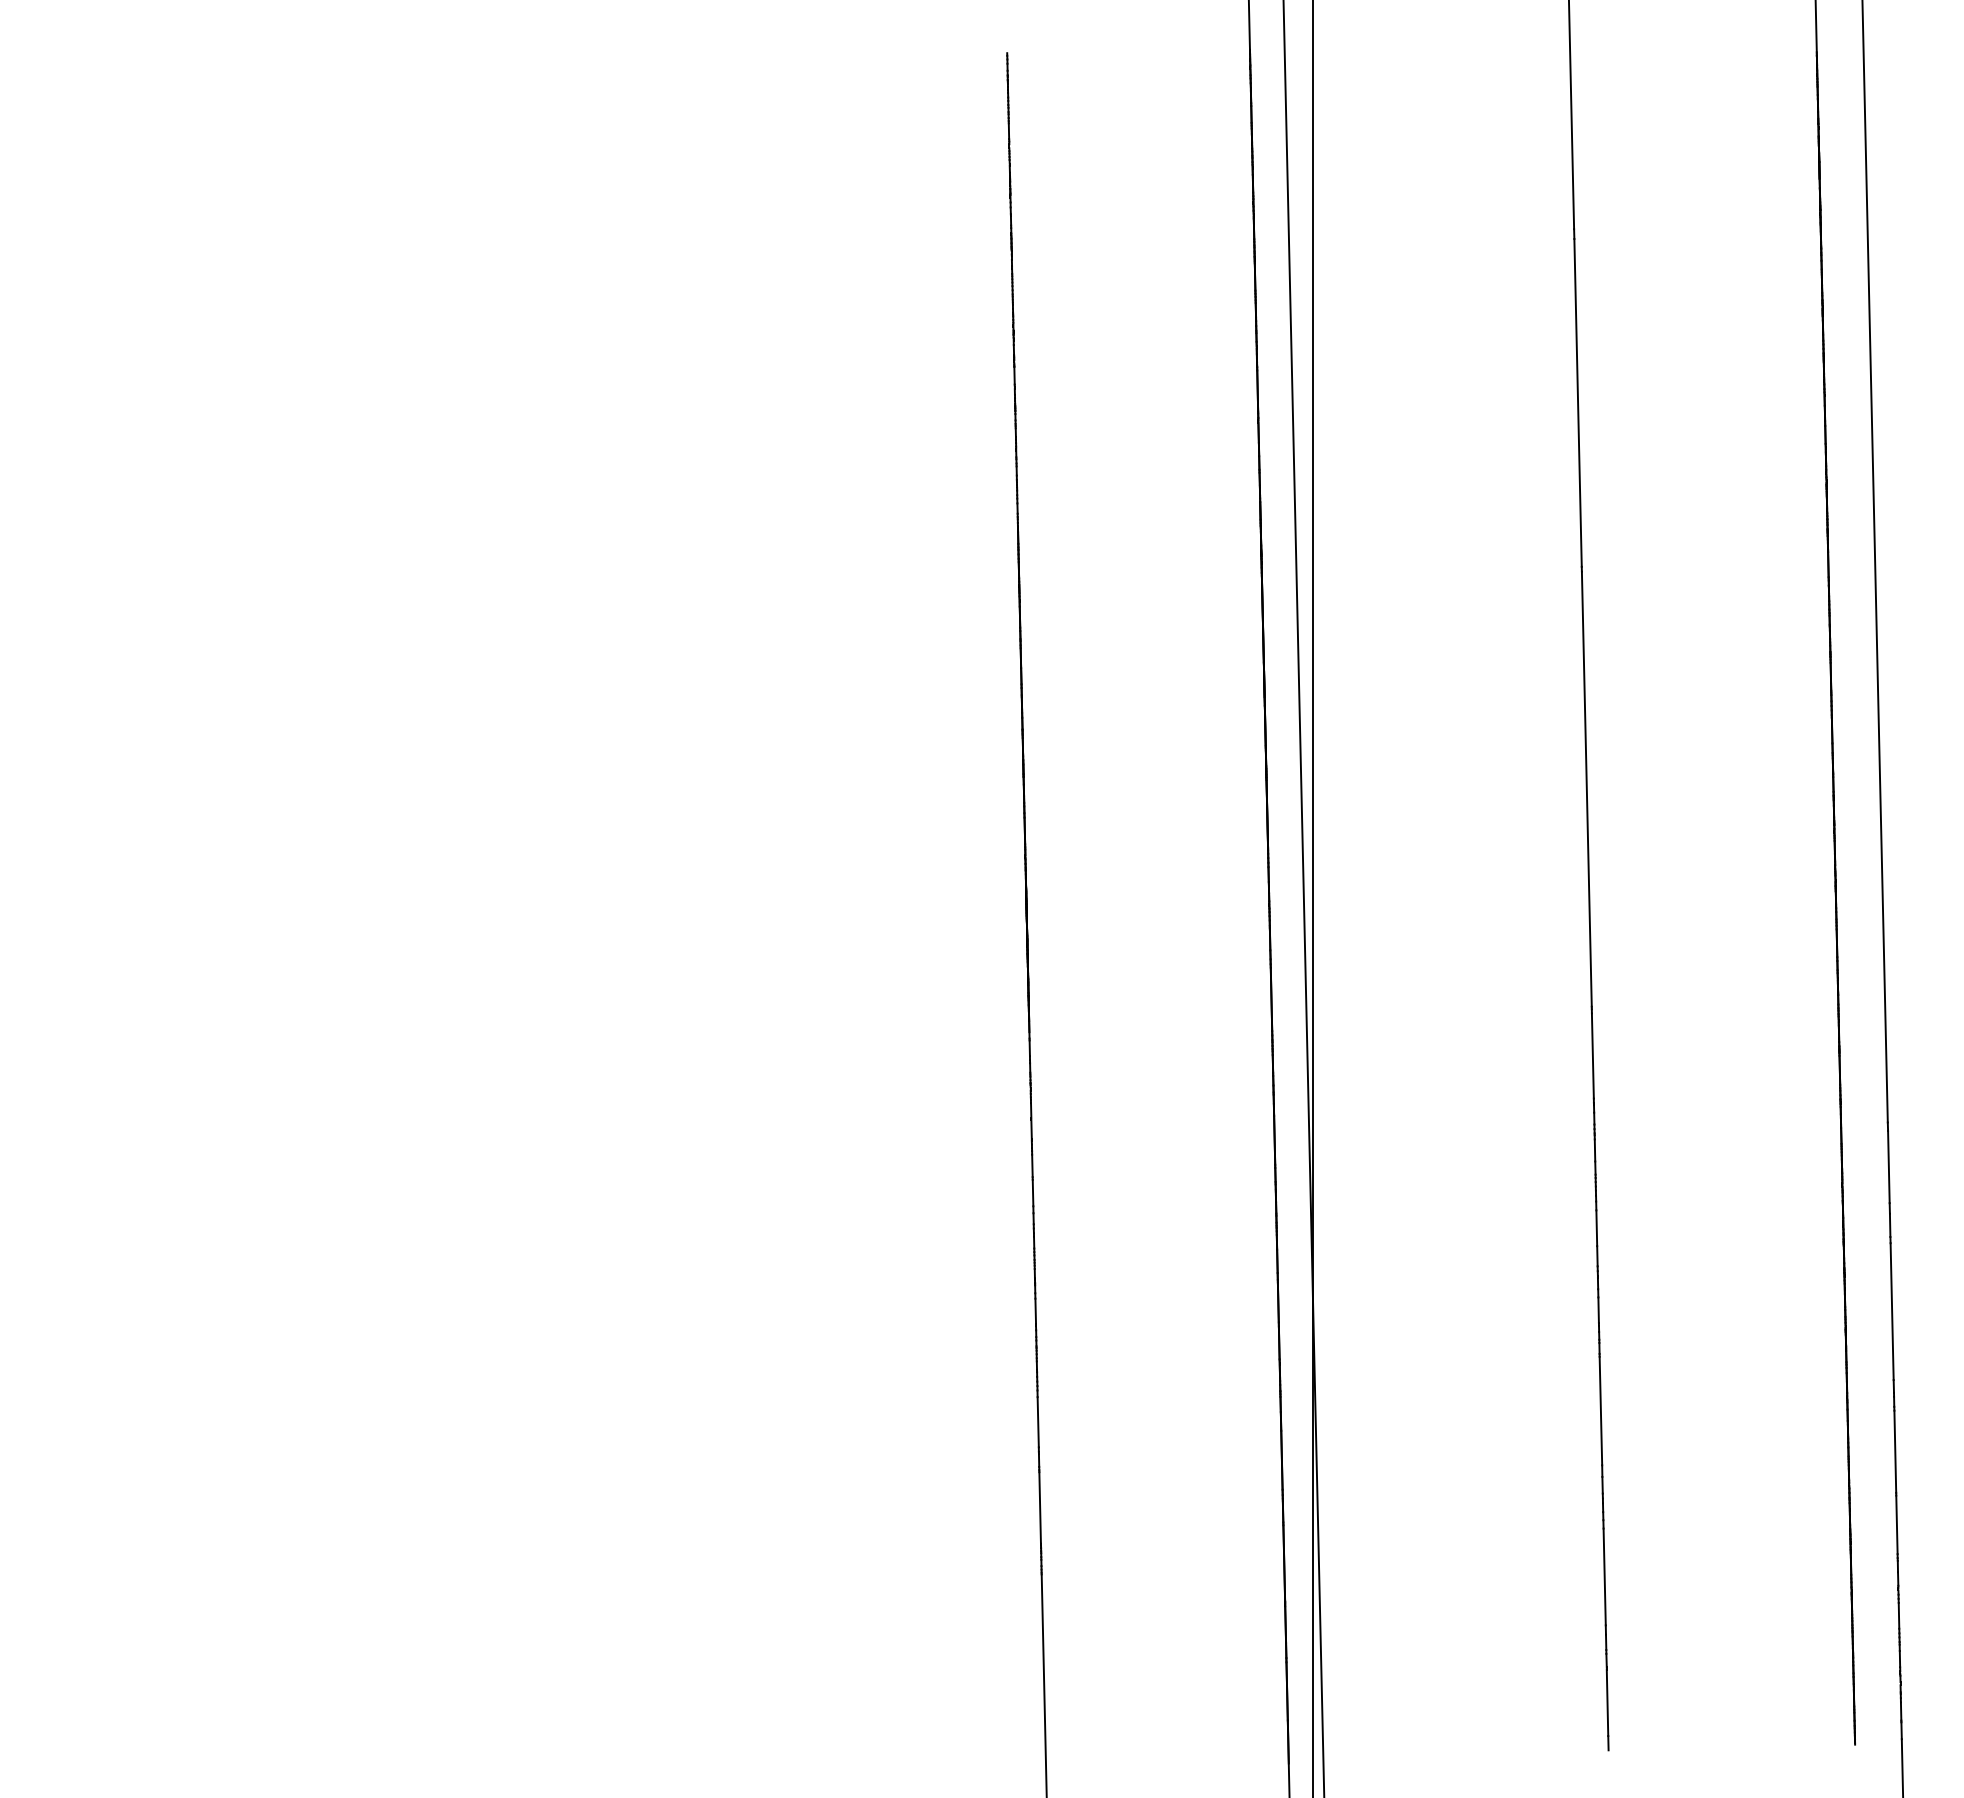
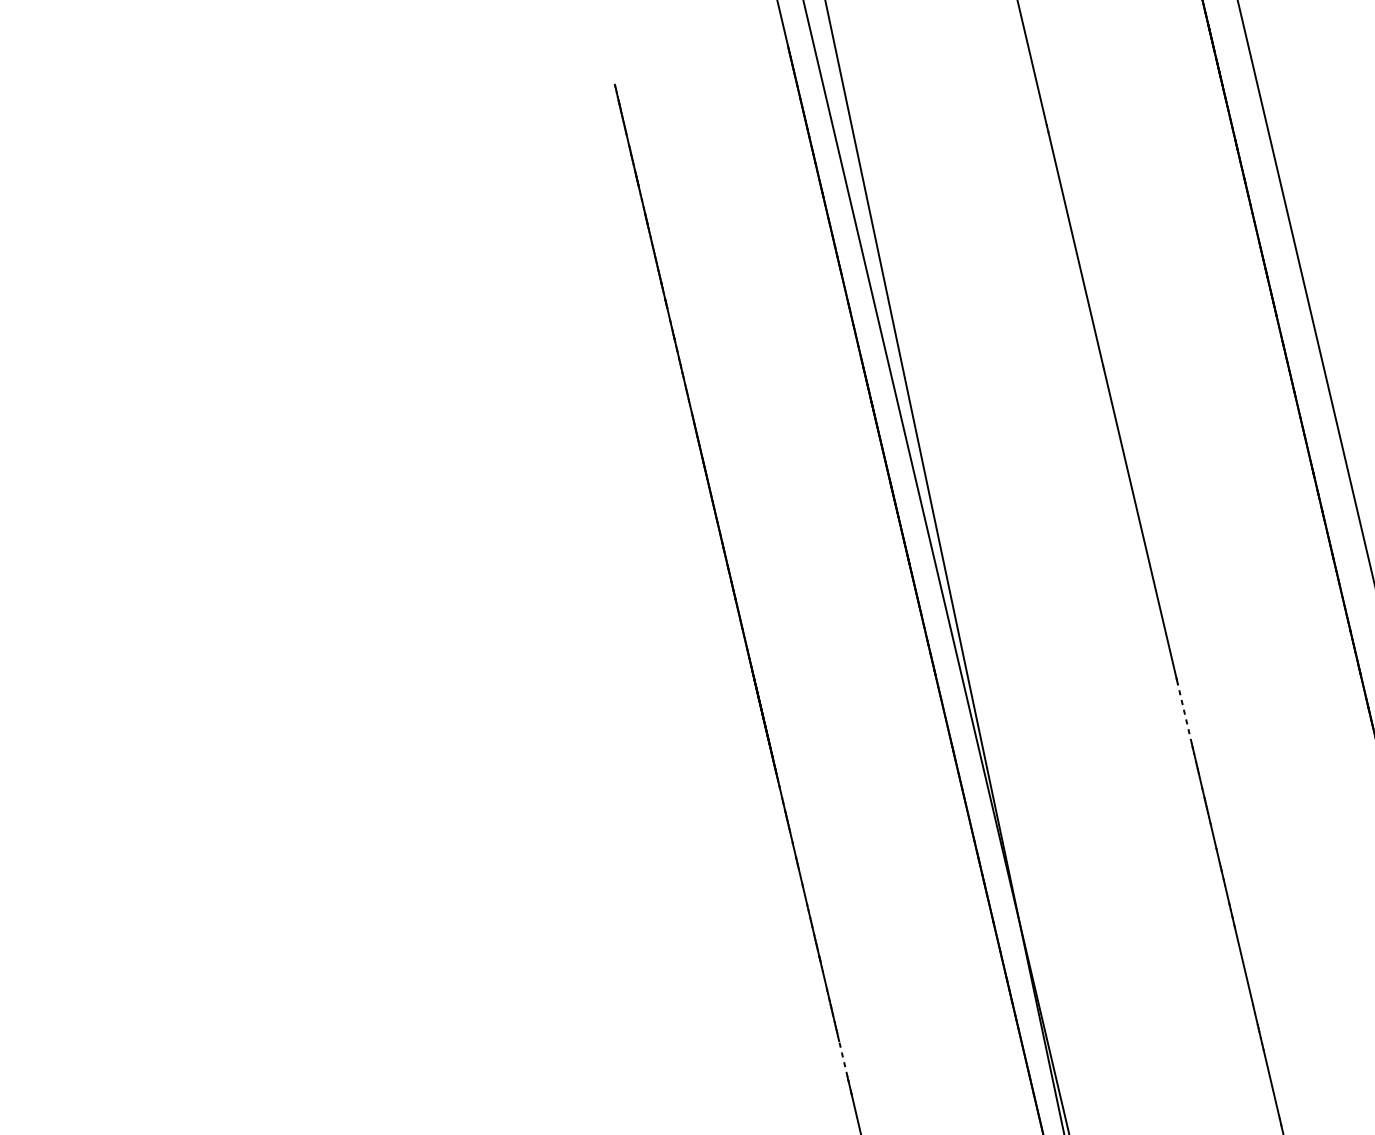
line: (1592, 1056) -> (1184, 713), solid -> dashed
line: (1038, 1421) -> (843, 1058), solid -> dashed

